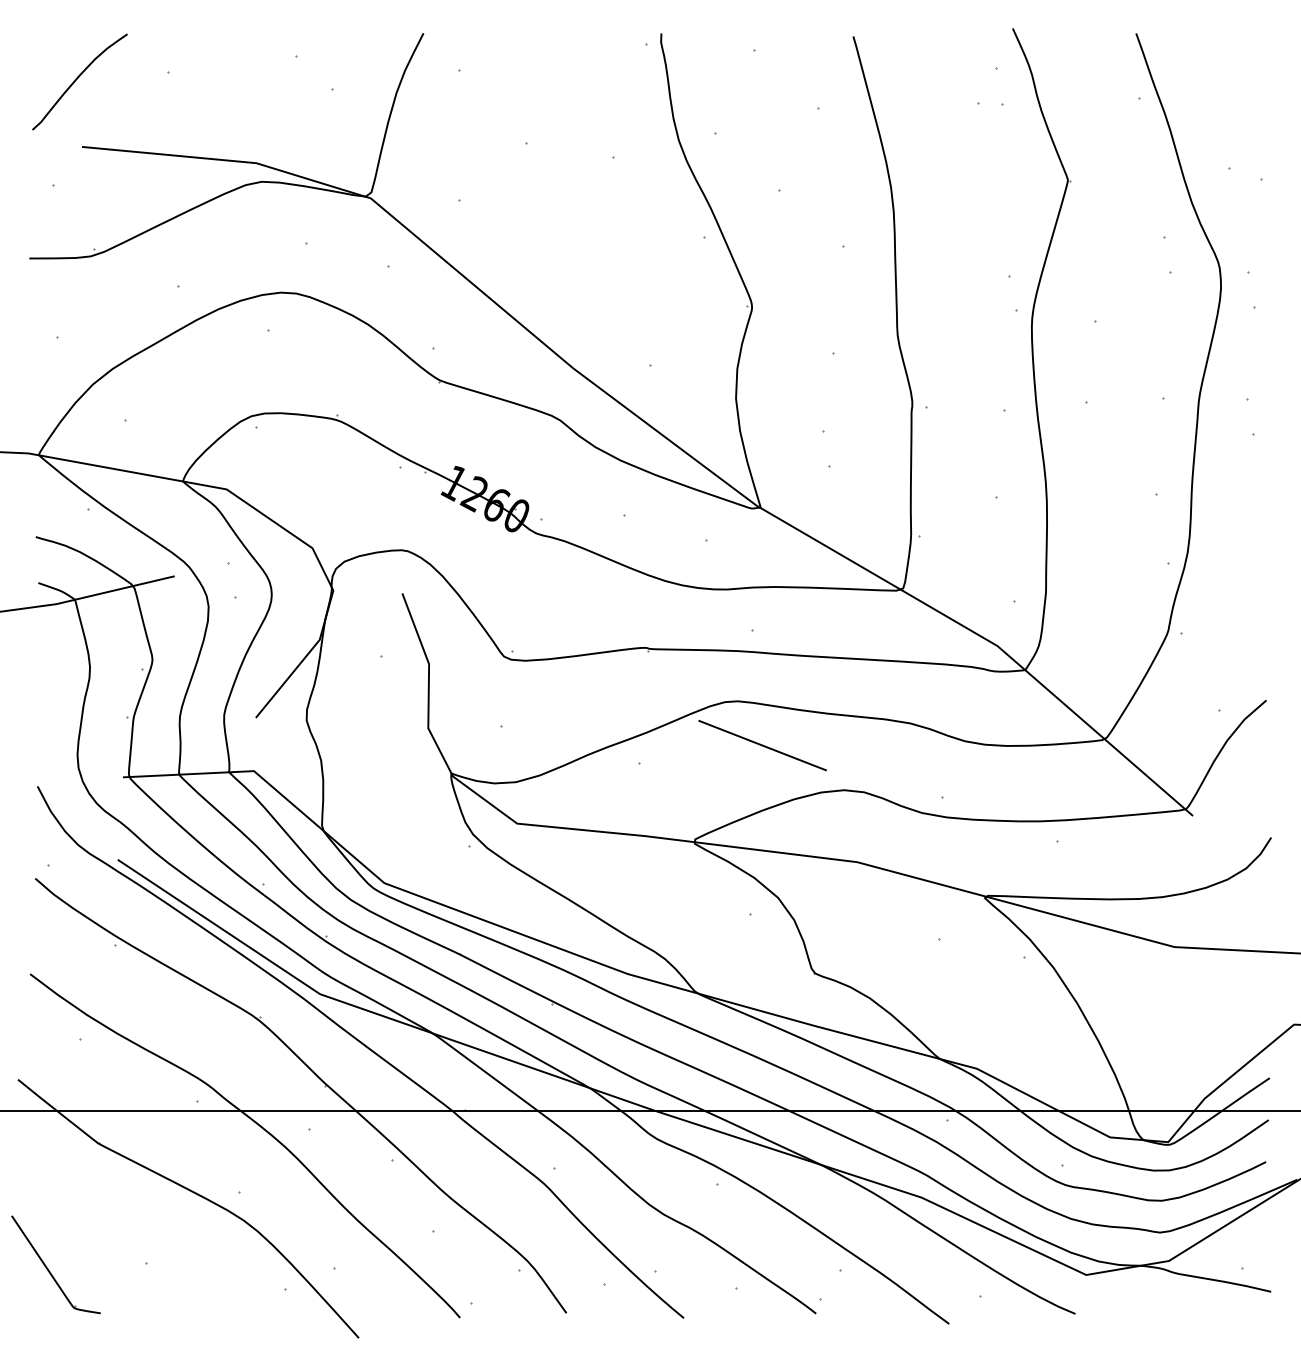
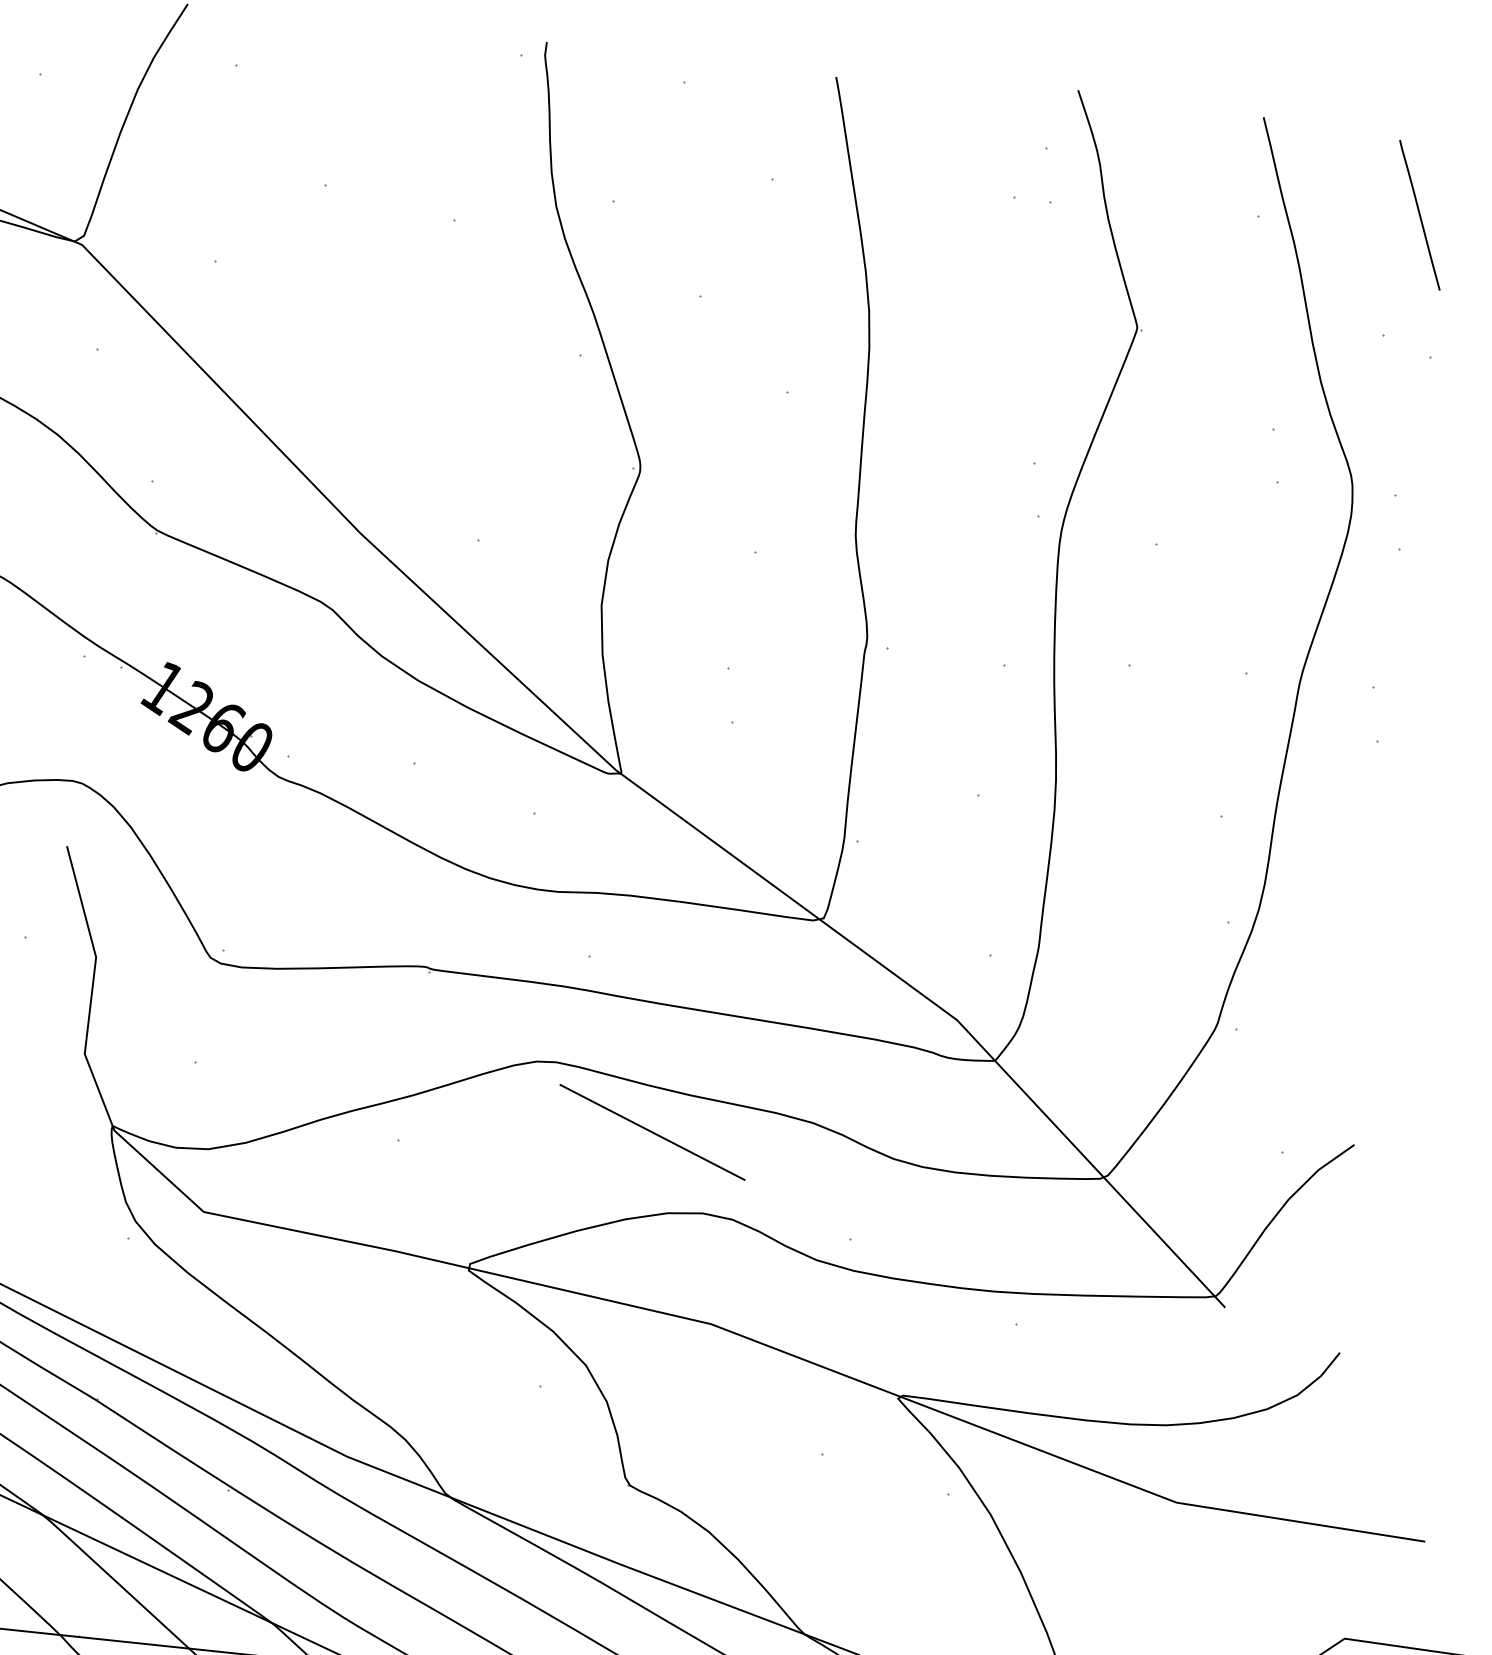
line: (1245, 86) -> (1420, 214), added
line: (762, 745) -> (652, 1132), moved

